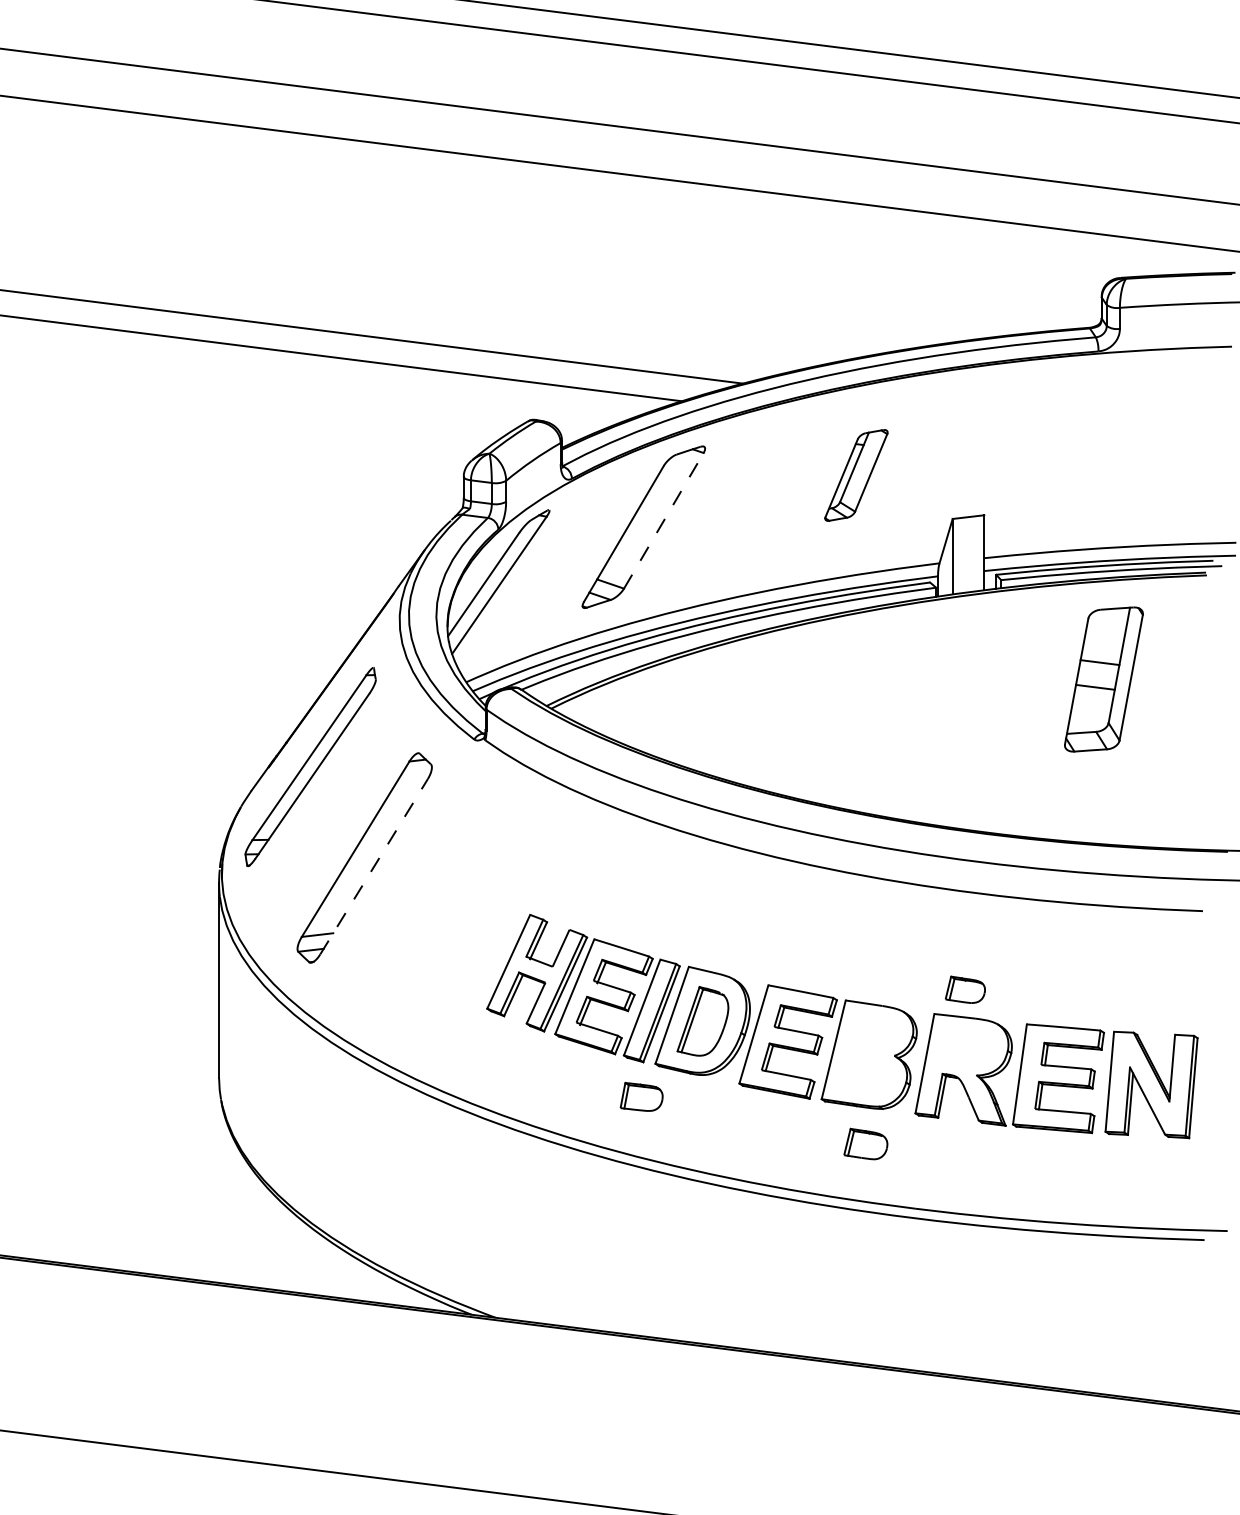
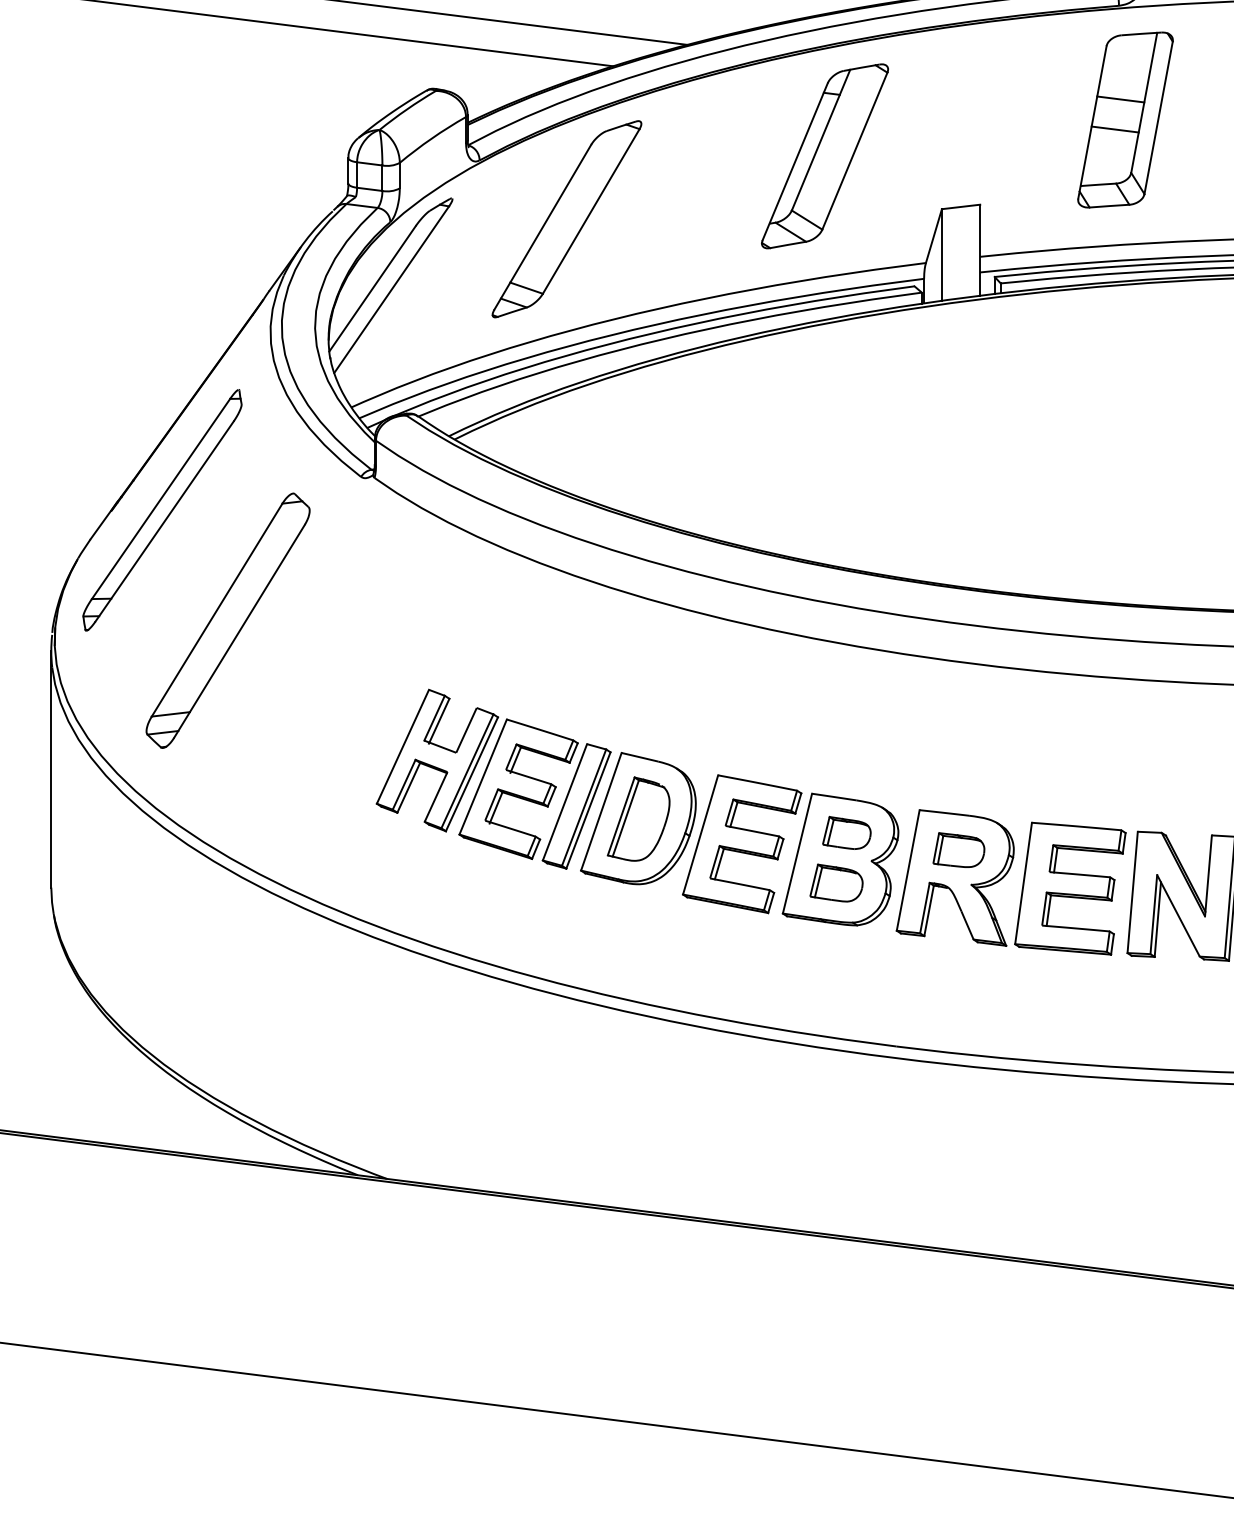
part: (856, 475) -> (825, 156), size x1.67
line: (663, 520) -> (590, 211), dashed -> solid
part: (1103, 679) -> (1124, 119), moved
line: (374, 866) -> (239, 631), dashed -> solid
part: (965, 989) -> (846, 832), moved
part: (641, 1096) -> (958, 849), moved
part: (865, 1143) -> (836, 882), moved

